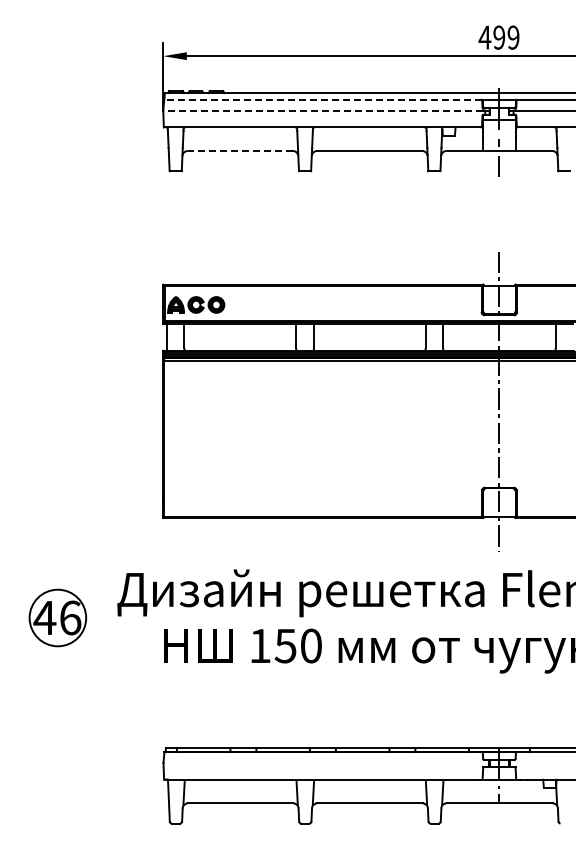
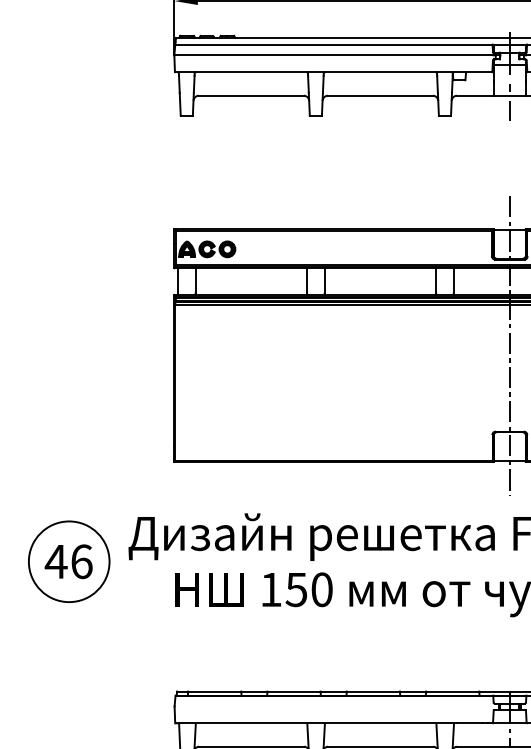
line: (323, 99) -> (334, 44), dashed -> solid
line: (322, 110) -> (333, 55), dashed -> solid
line: (239, 151) -> (250, 96), dashed -> solid
circle: (57, 617) -> (68, 561), size x1.43

